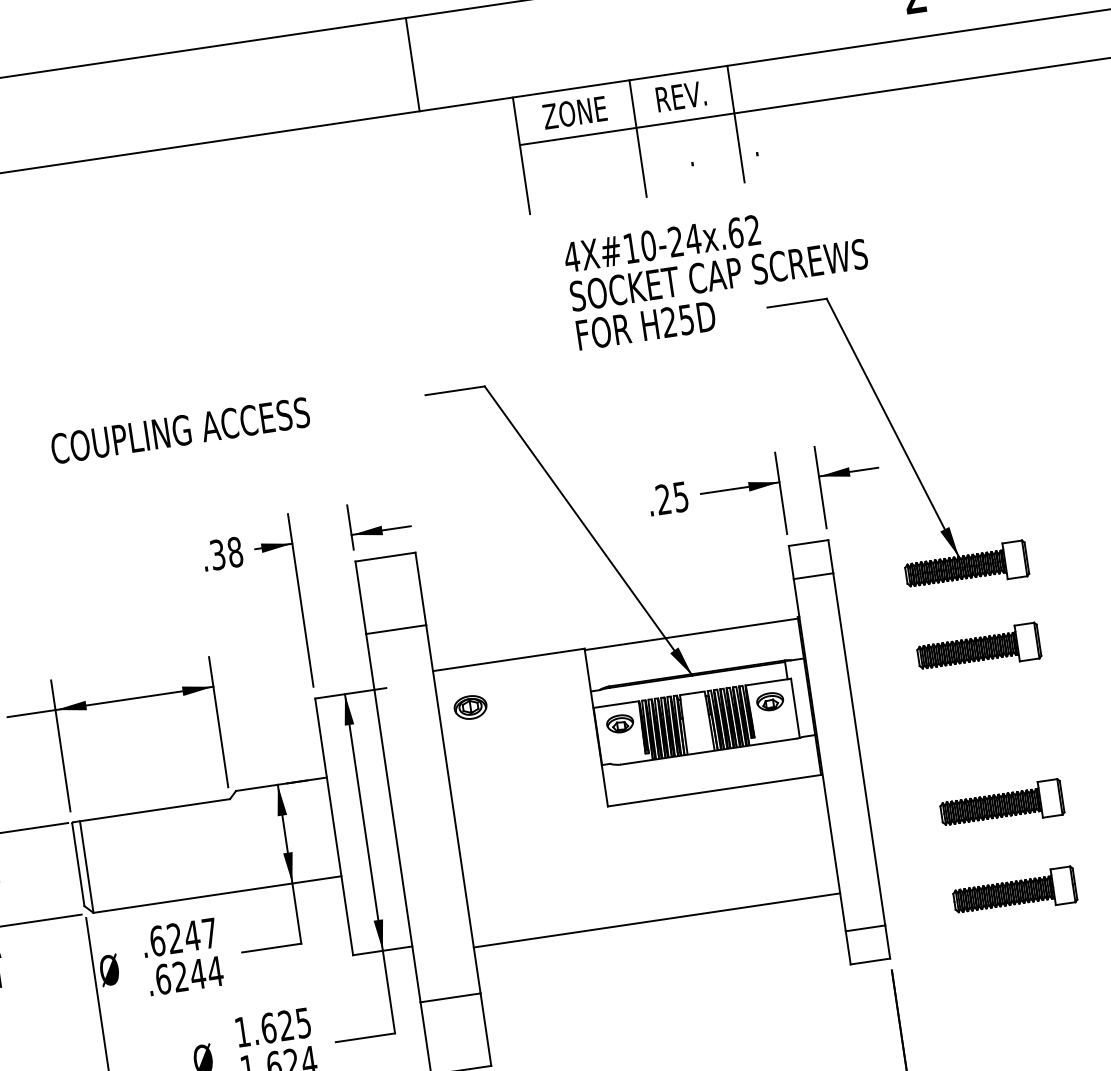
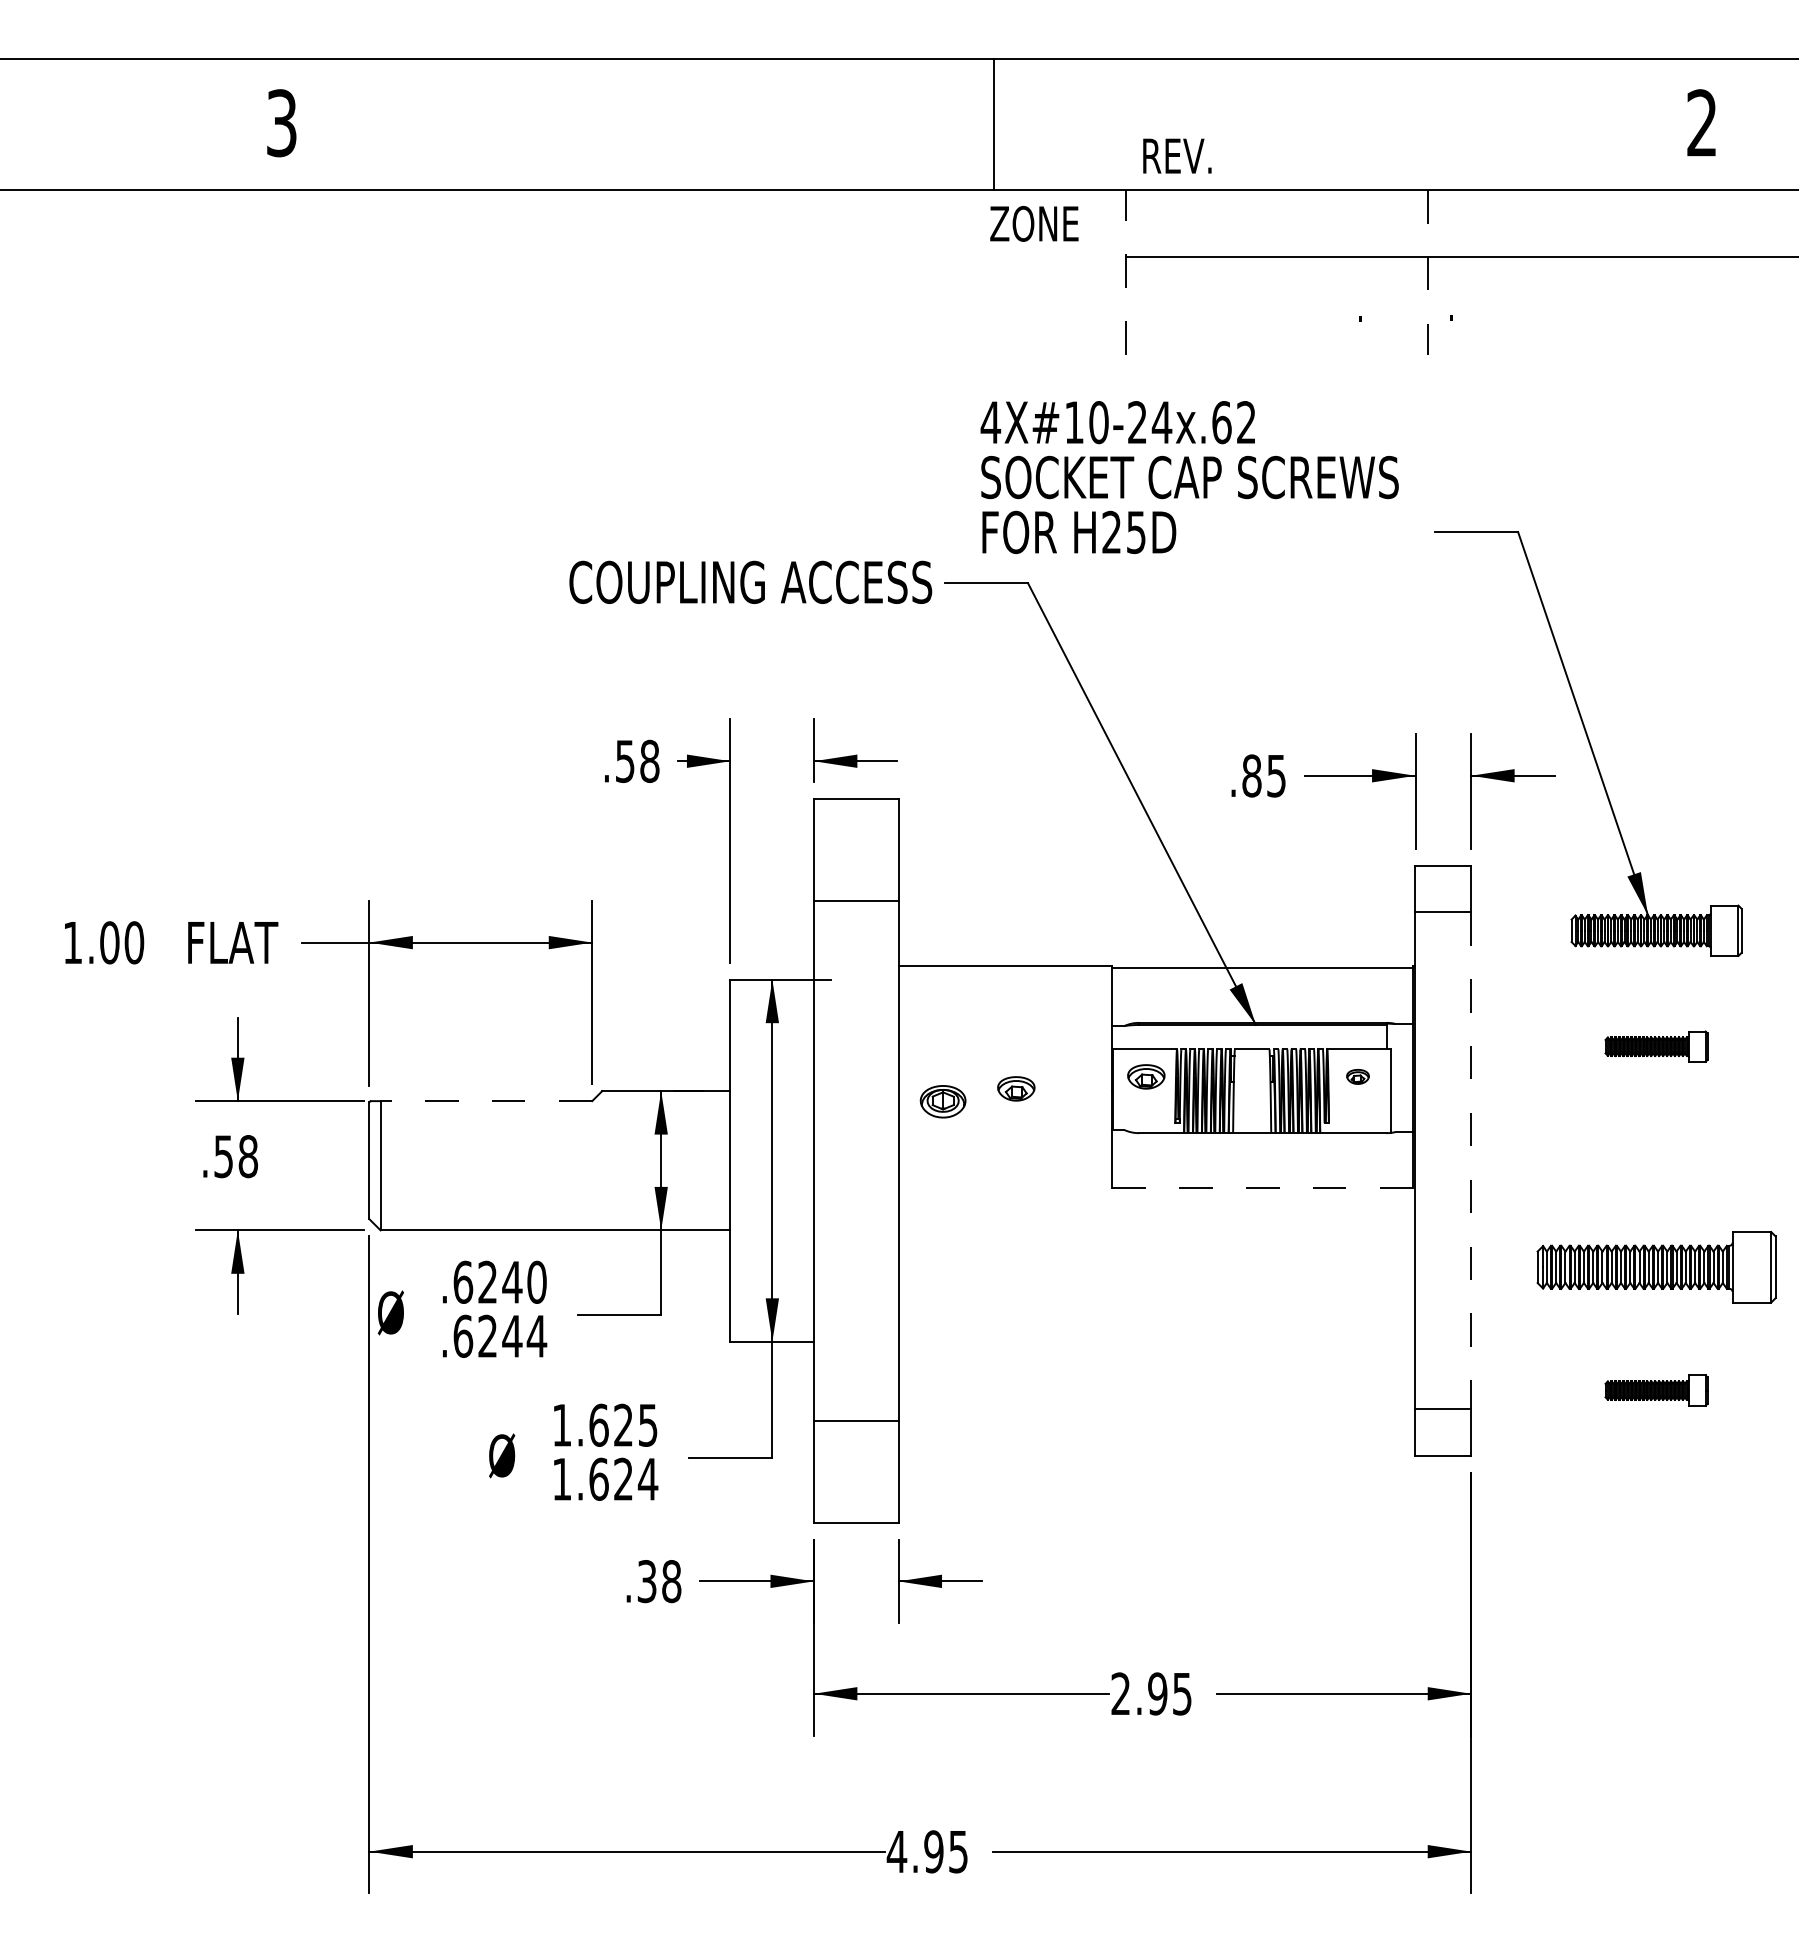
text: (681, 96) -> (1177, 155), moved
text: (574, 112) -> (1034, 223), moved
line: (736, 124) -> (1428, 272), solid -> dashed
line: (638, 138) -> (1290, 272), removed
line: (521, 155) -> (1125, 271), solid -> dashed
text: (718, 275) -> (1189, 477), moved
text: (180, 430) -> (750, 581), moved
text: (663, 499) -> (1251, 775), .25 -> .85
text: (217, 554) -> (625, 760), .38 -> .58
part: (978, 648) -> (1656, 1046), size x0.6
part: (769, 701) -> (1357, 1076), size x0.6
part: (470, 707) -> (942, 1101), moved
part: (529, 745) -> (1016, 1088), added
line: (859, 749) -> (1471, 1161), solid -> dashed
line: (714, 790) -> (1262, 1188), solid -> dashed
part: (1001, 805) -> (1656, 1267), size x1.4
line: (155, 810) -> (486, 1101), solid -> dashed
part: (1014, 892) -> (1656, 1390), size x0.6
line: (656, 920) -> (1156, 1355), removed
text: (209, 932) -> (536, 1281), .6247 -> .6240

